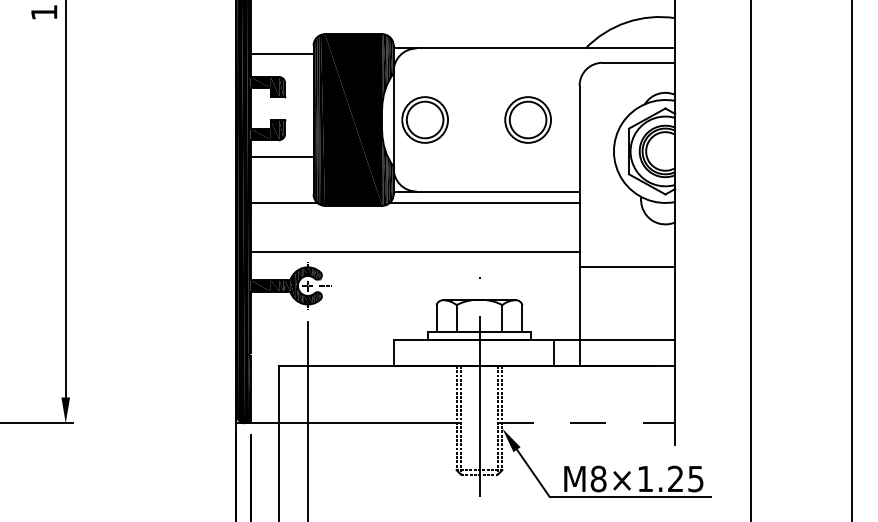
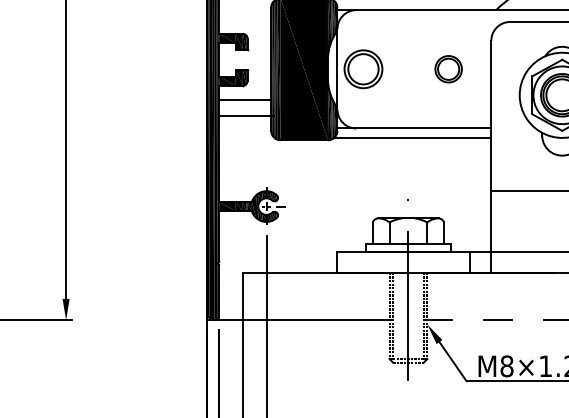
line: (281, 54) -> (244, 15), removed
part: (527, 119) -> (448, 68), size x0.7
line: (283, 202) -> (246, 115), moved
line: (414, 251) -> (354, 178), removed

